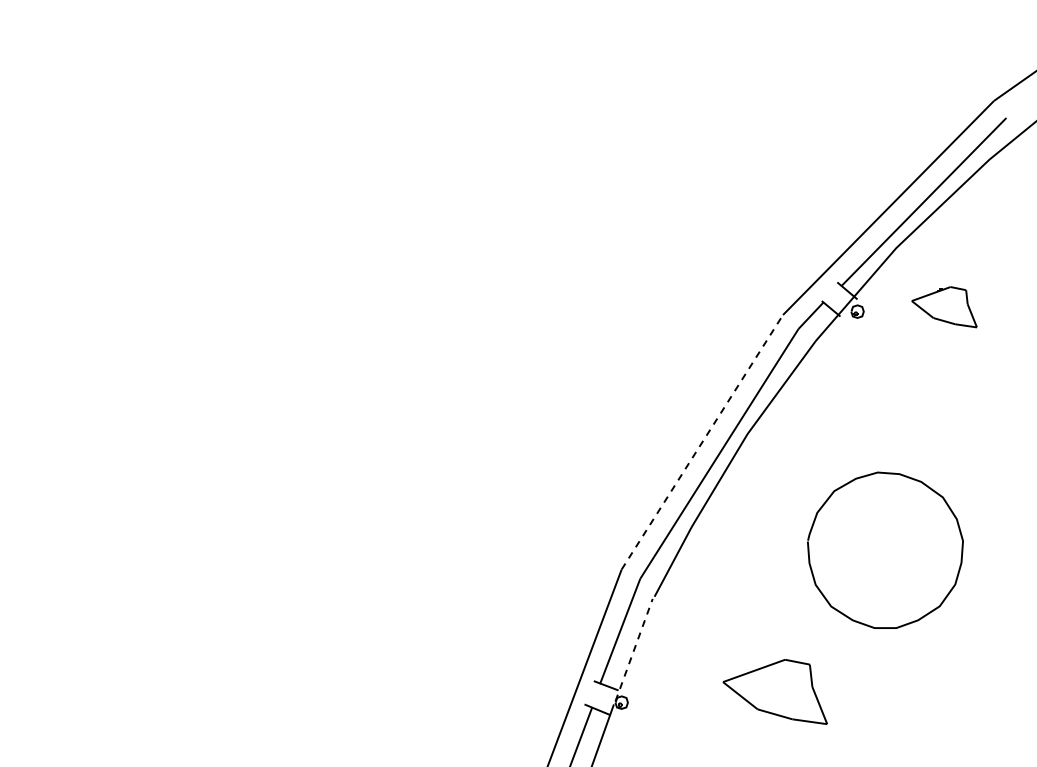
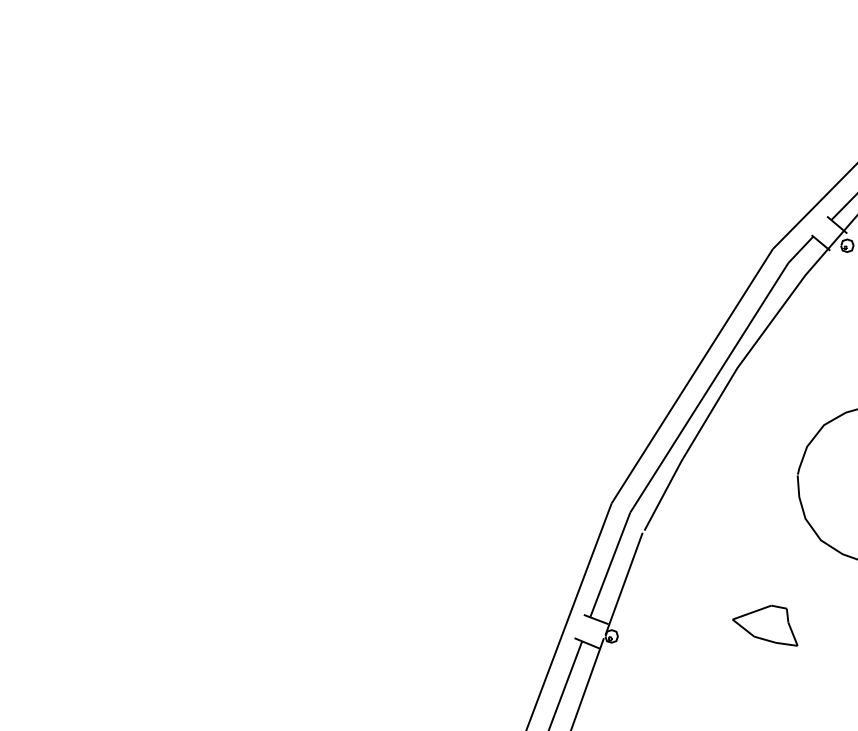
line: (702, 442) -> (692, 376), dashed -> solid
line: (634, 649) -> (624, 583), dashed -> solid
part: (775, 691) -> (765, 625), size x0.62

